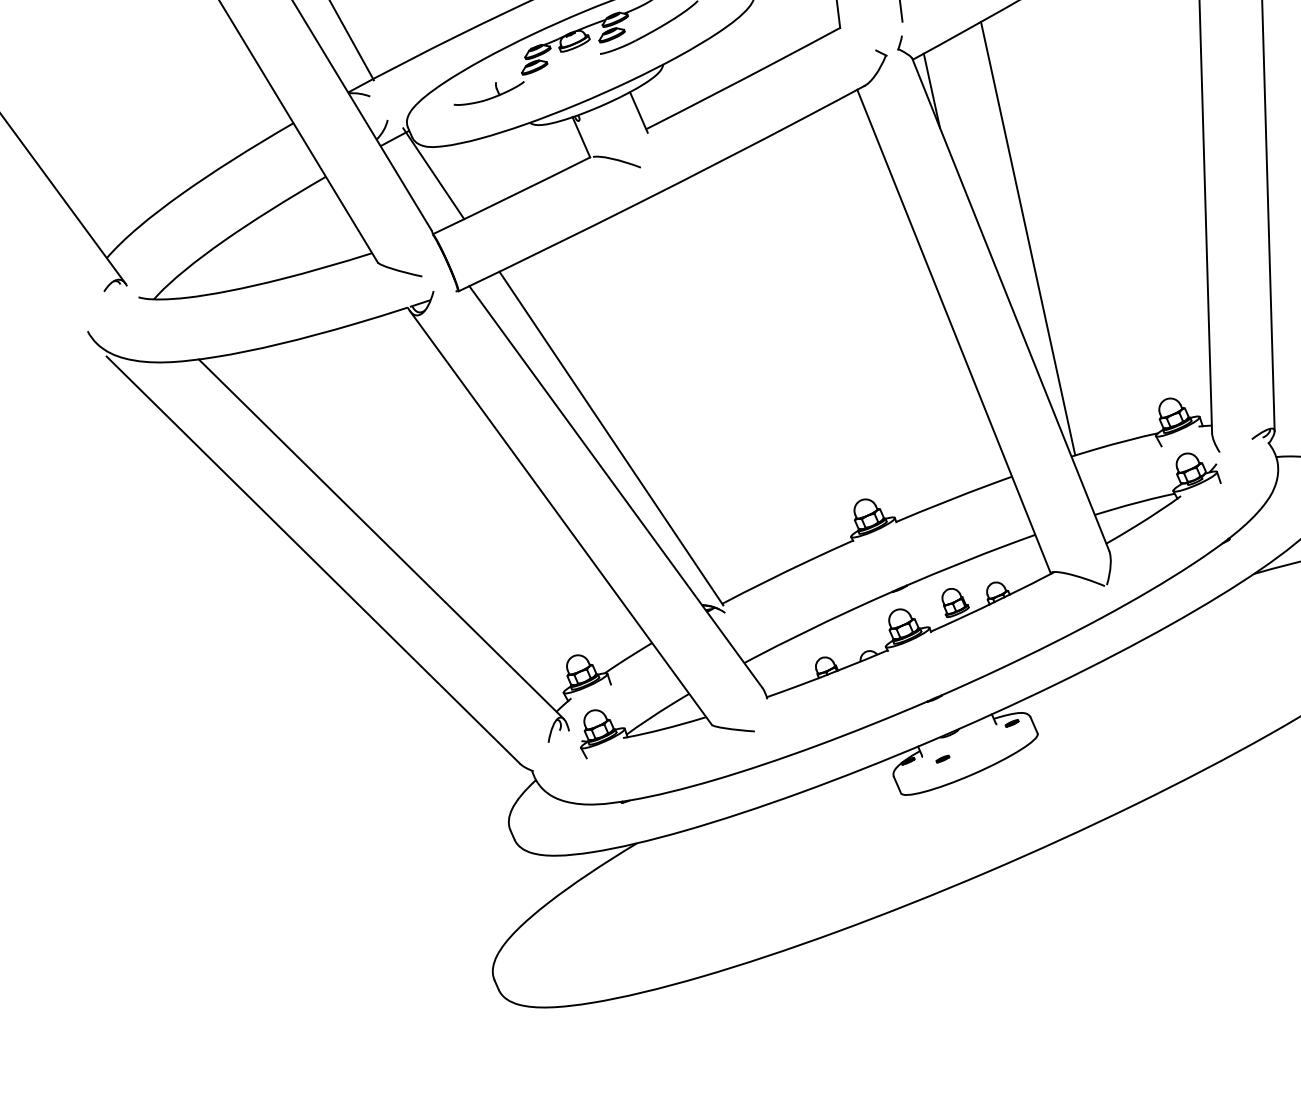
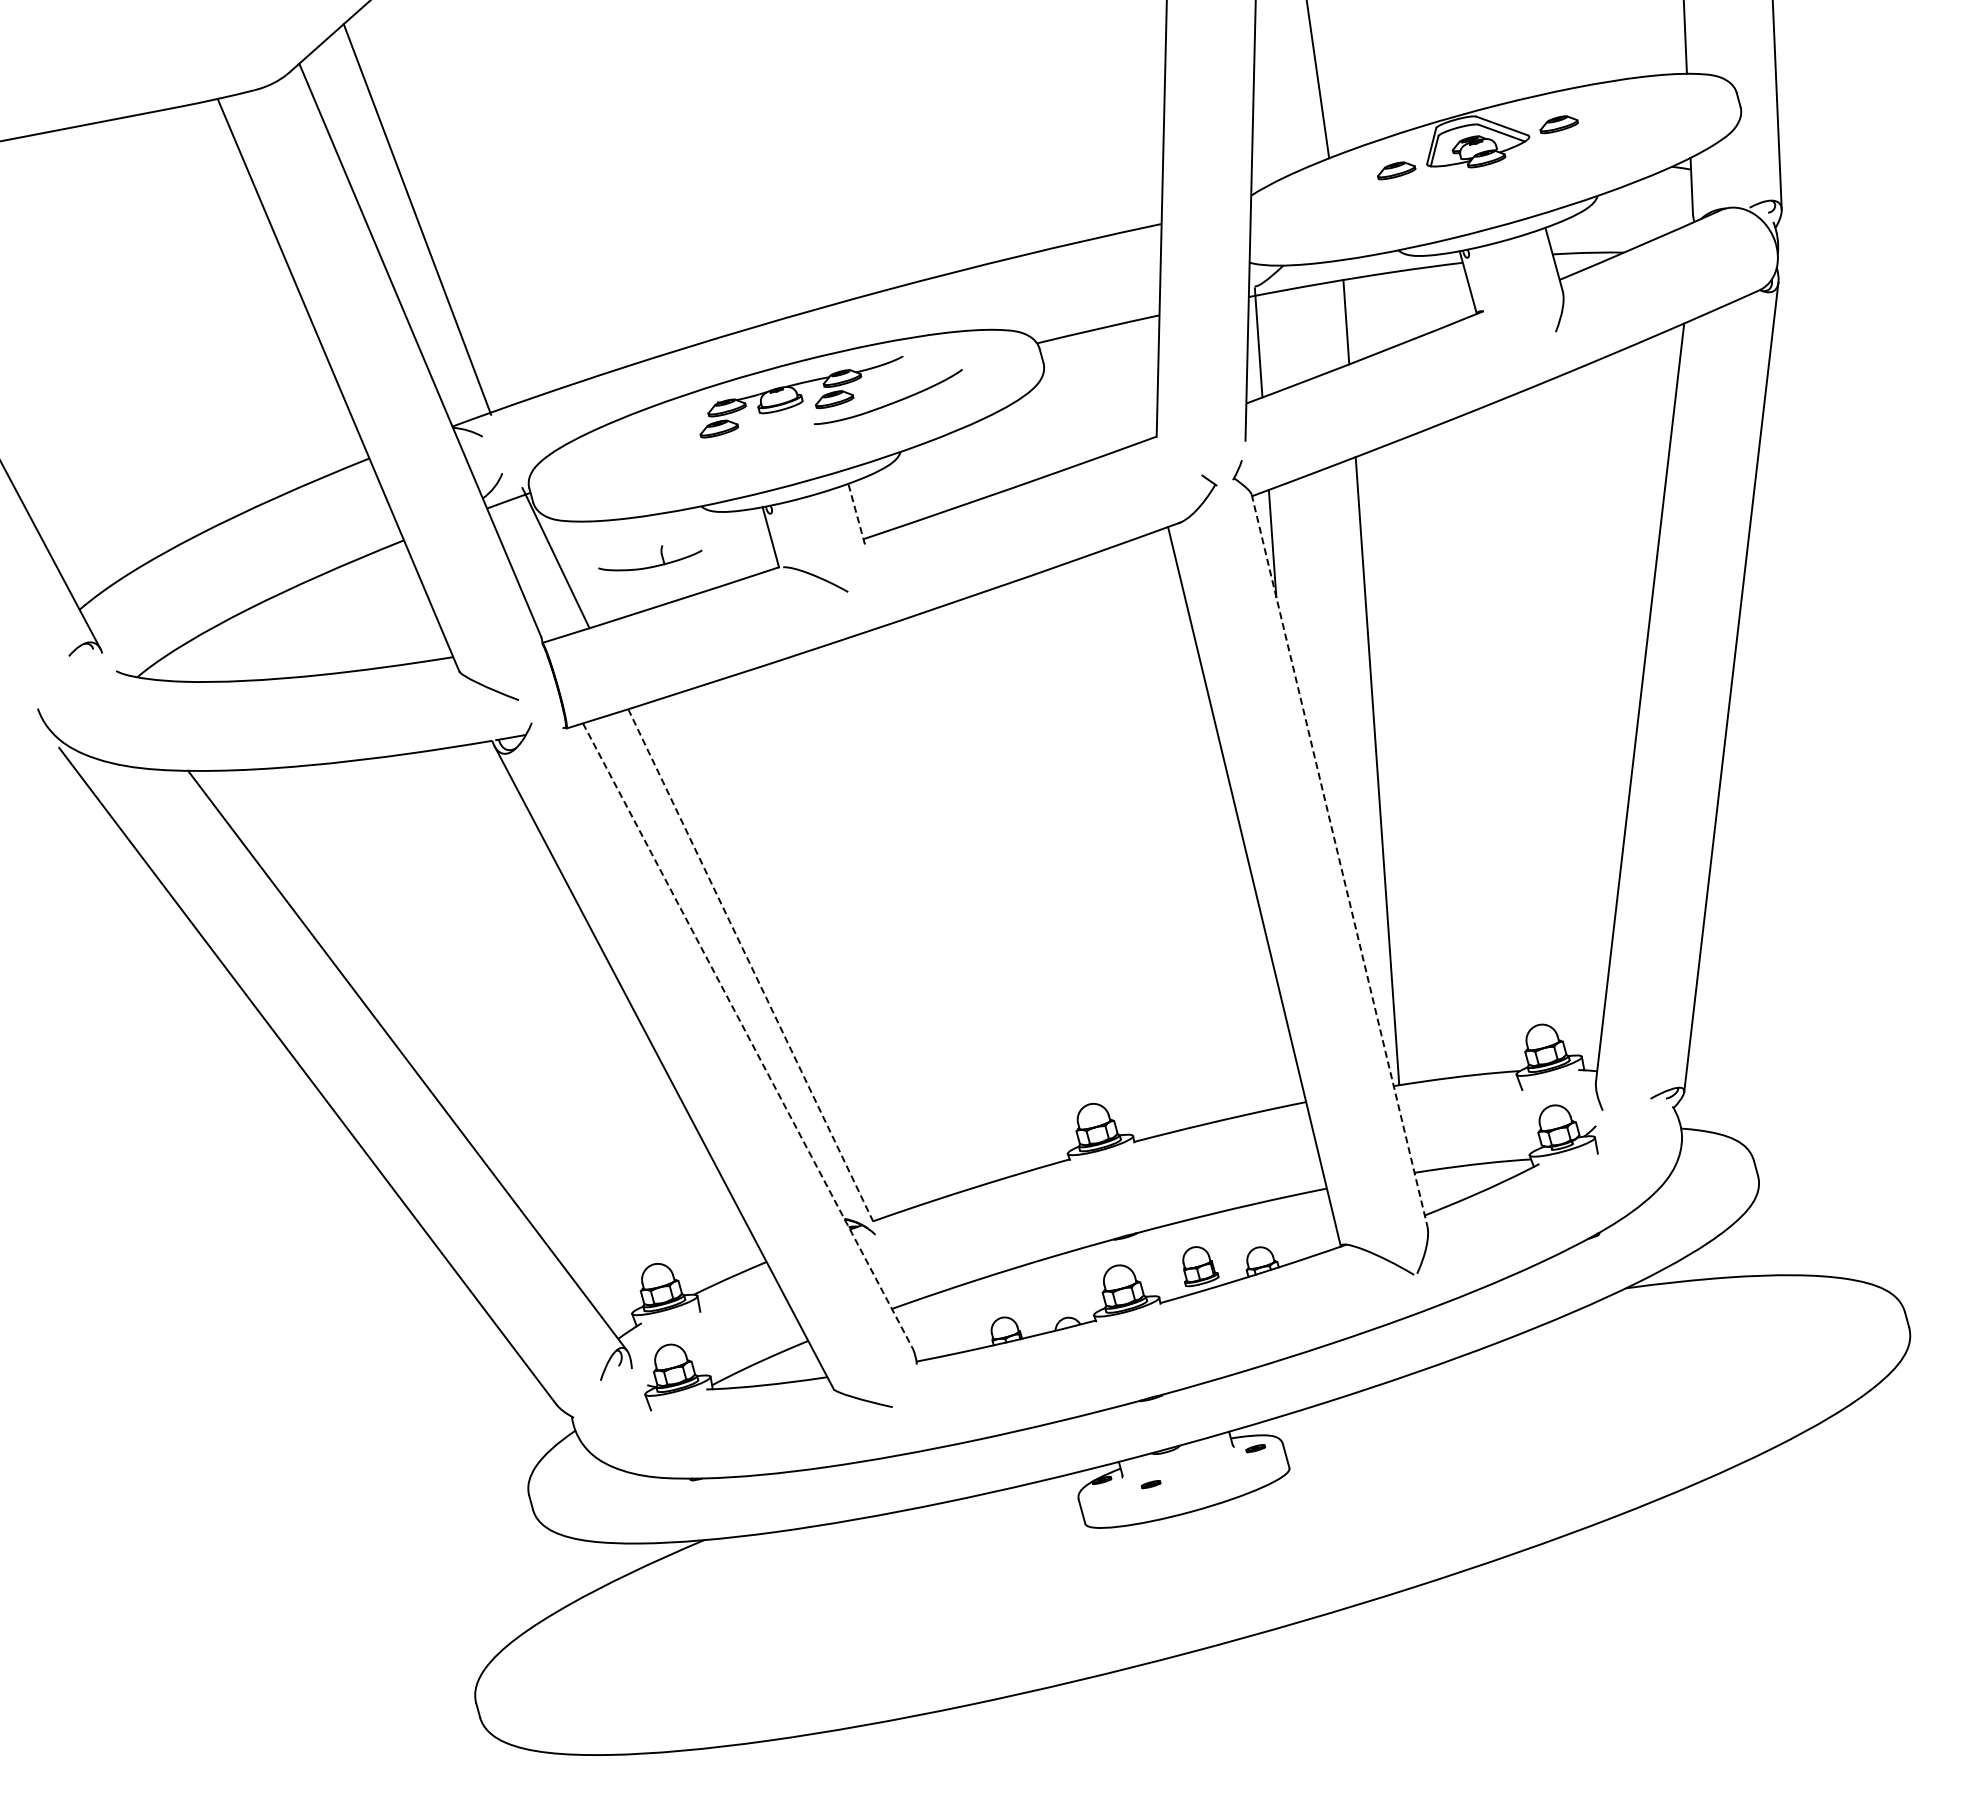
part: (491, 97) -> (653, 565), moved
line: (638, 112) -> (856, 513), solid -> dashed
line: (1010, 304) -> (1339, 860), solid -> dashed
line: (611, 438) -> (751, 966), solid -> dashed
line: (615, 487) -> (747, 1035), solid -> dashed

